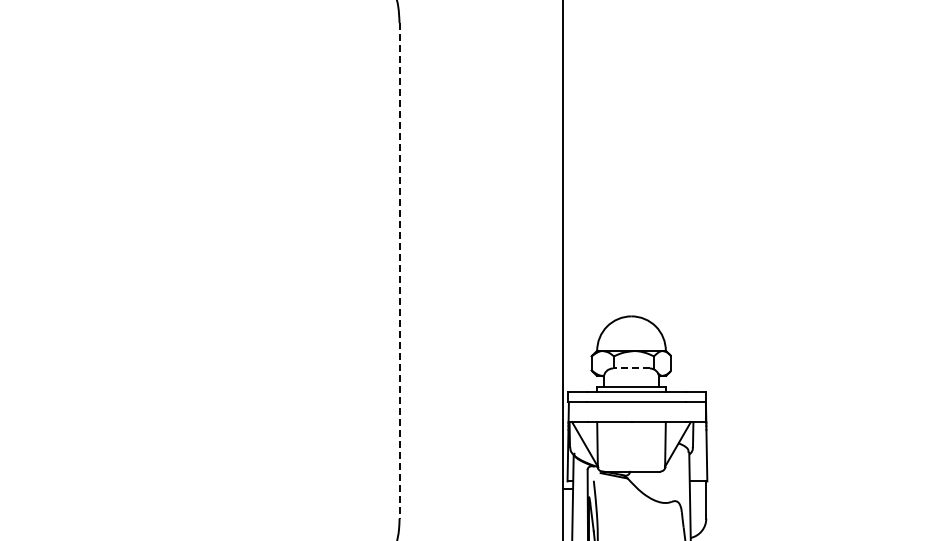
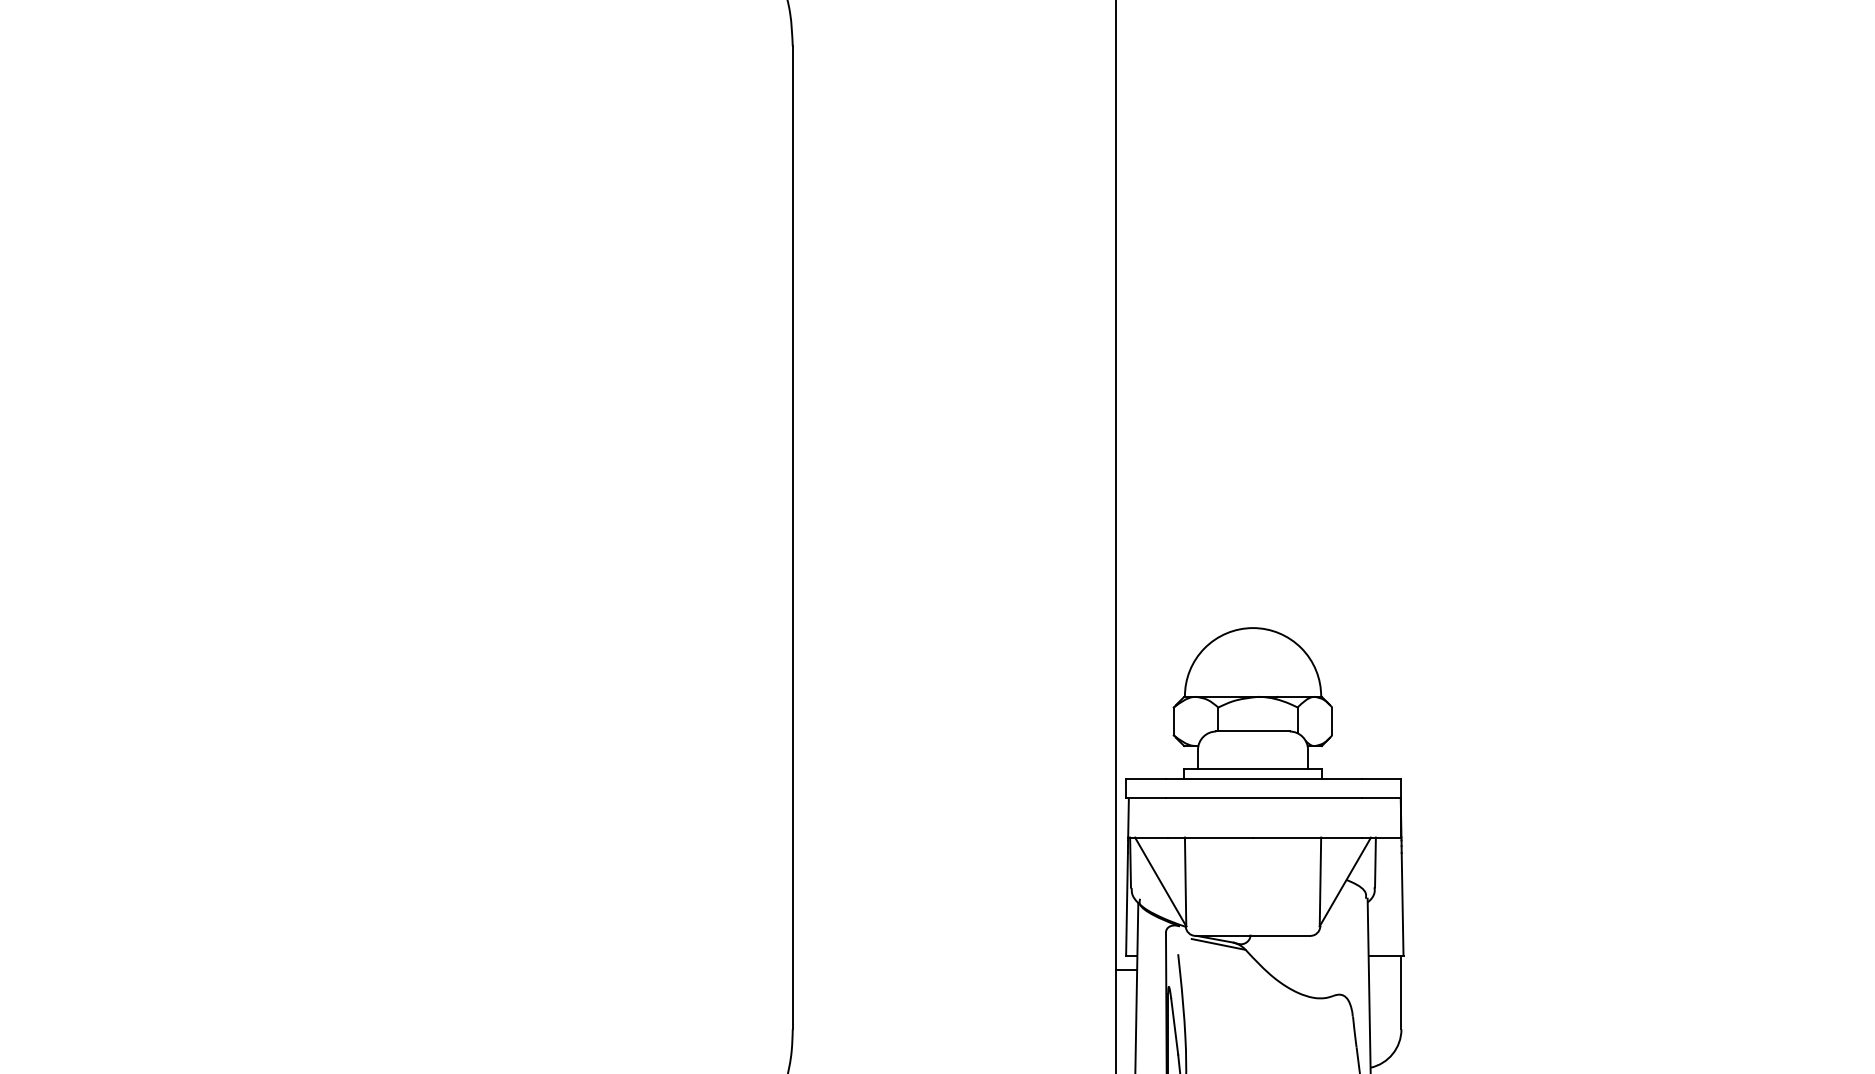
line: (399, 270) -> (792, 537), dashed -> solid
line: (631, 368) -> (1253, 731), dashed -> solid

